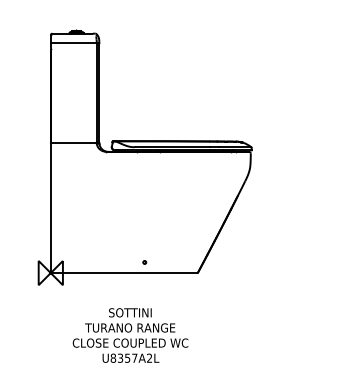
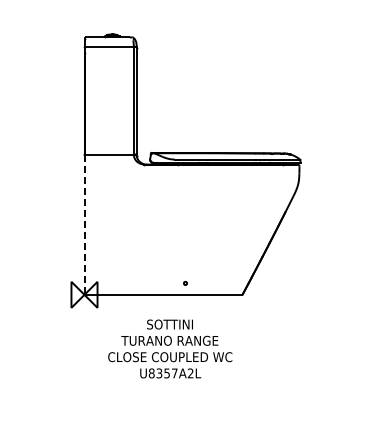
line: (50, 207) -> (84, 224), solid -> dashed
text: (130, 335) -> (170, 348), moved

